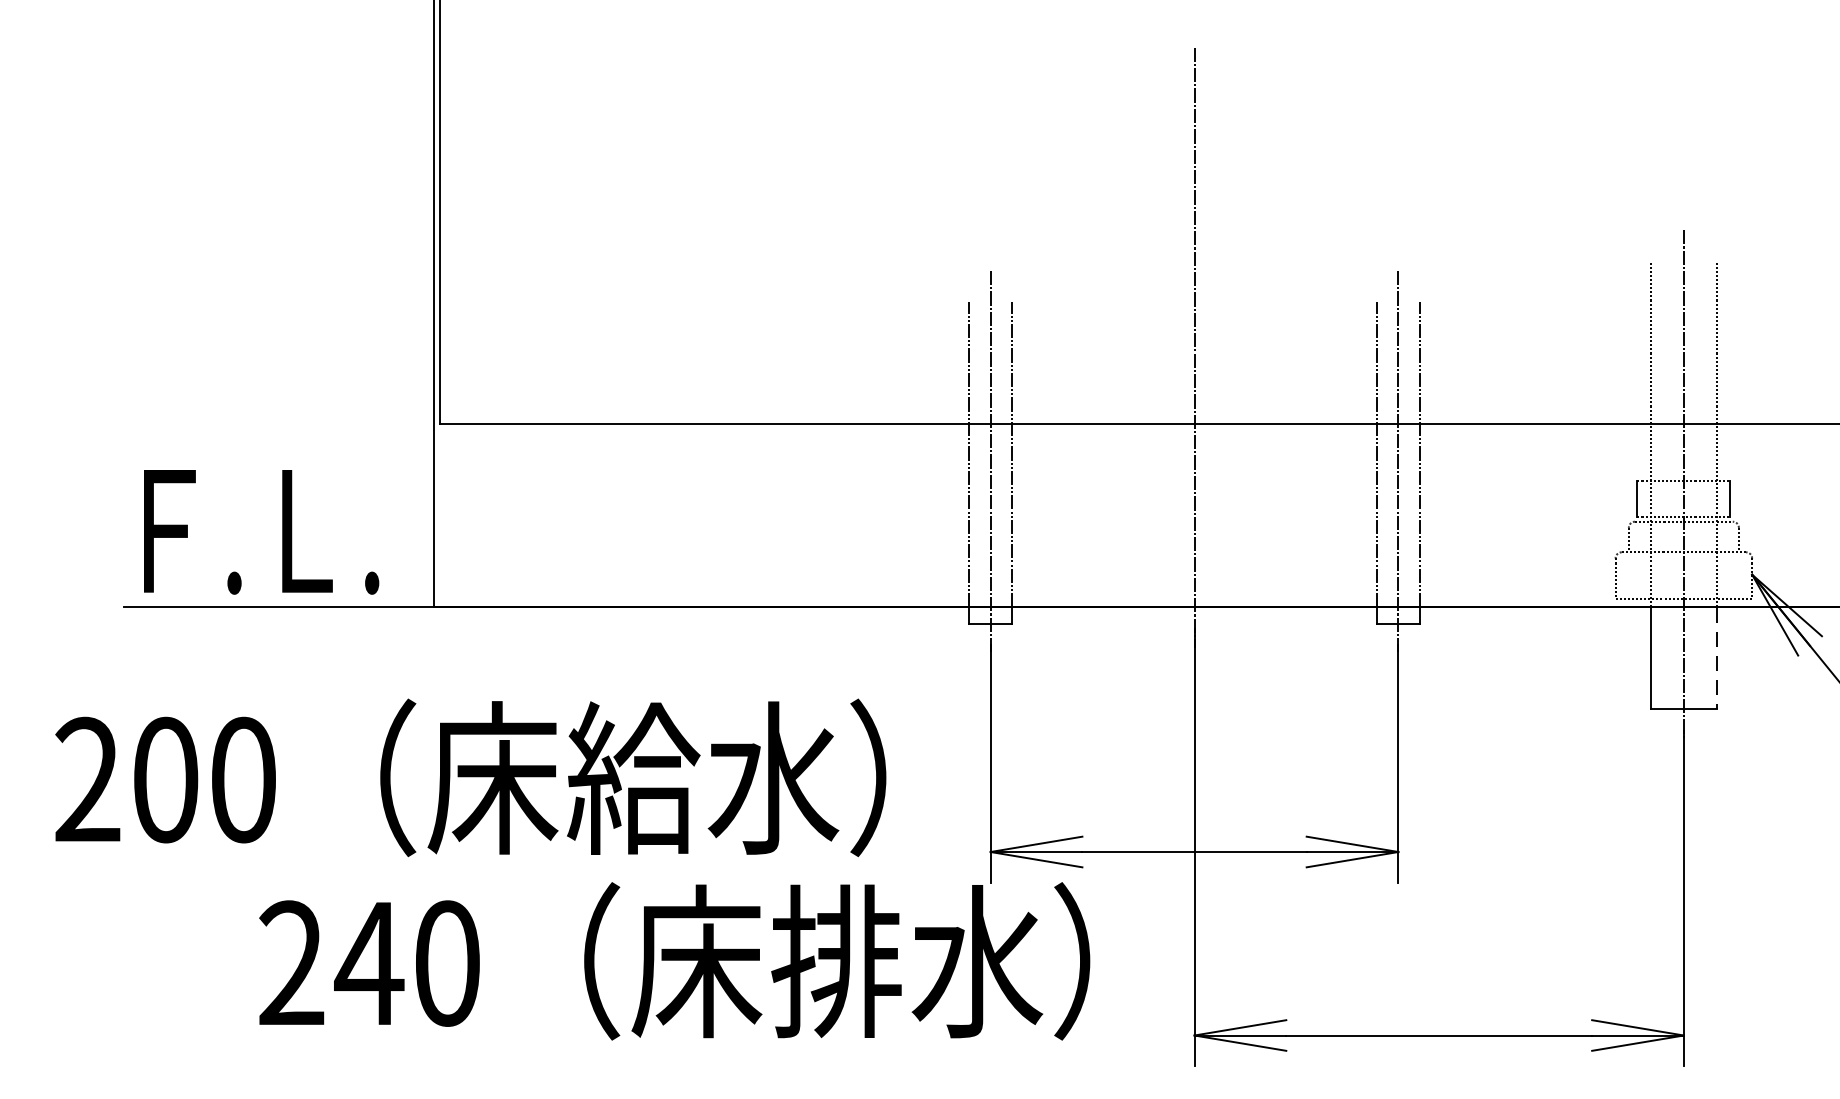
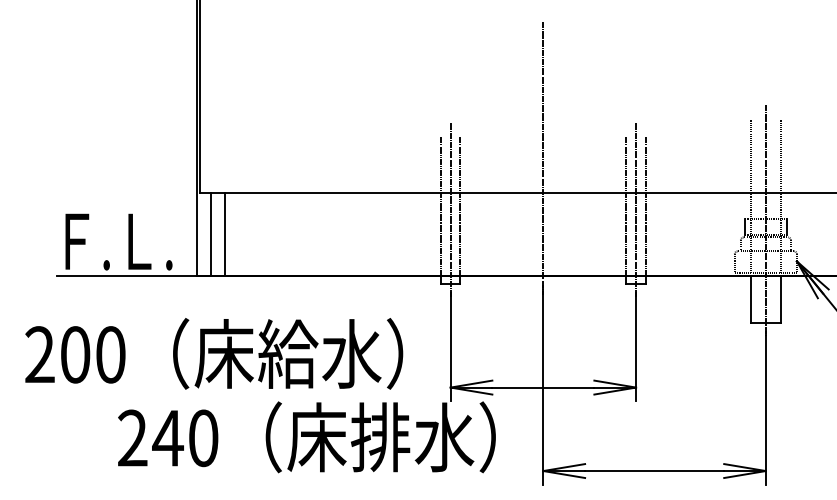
line: (464, 515) -> (211, 234), added
line: (495, 515) -> (225, 234), added
line: (1715, 658) -> (780, 299), dashed -> solid

